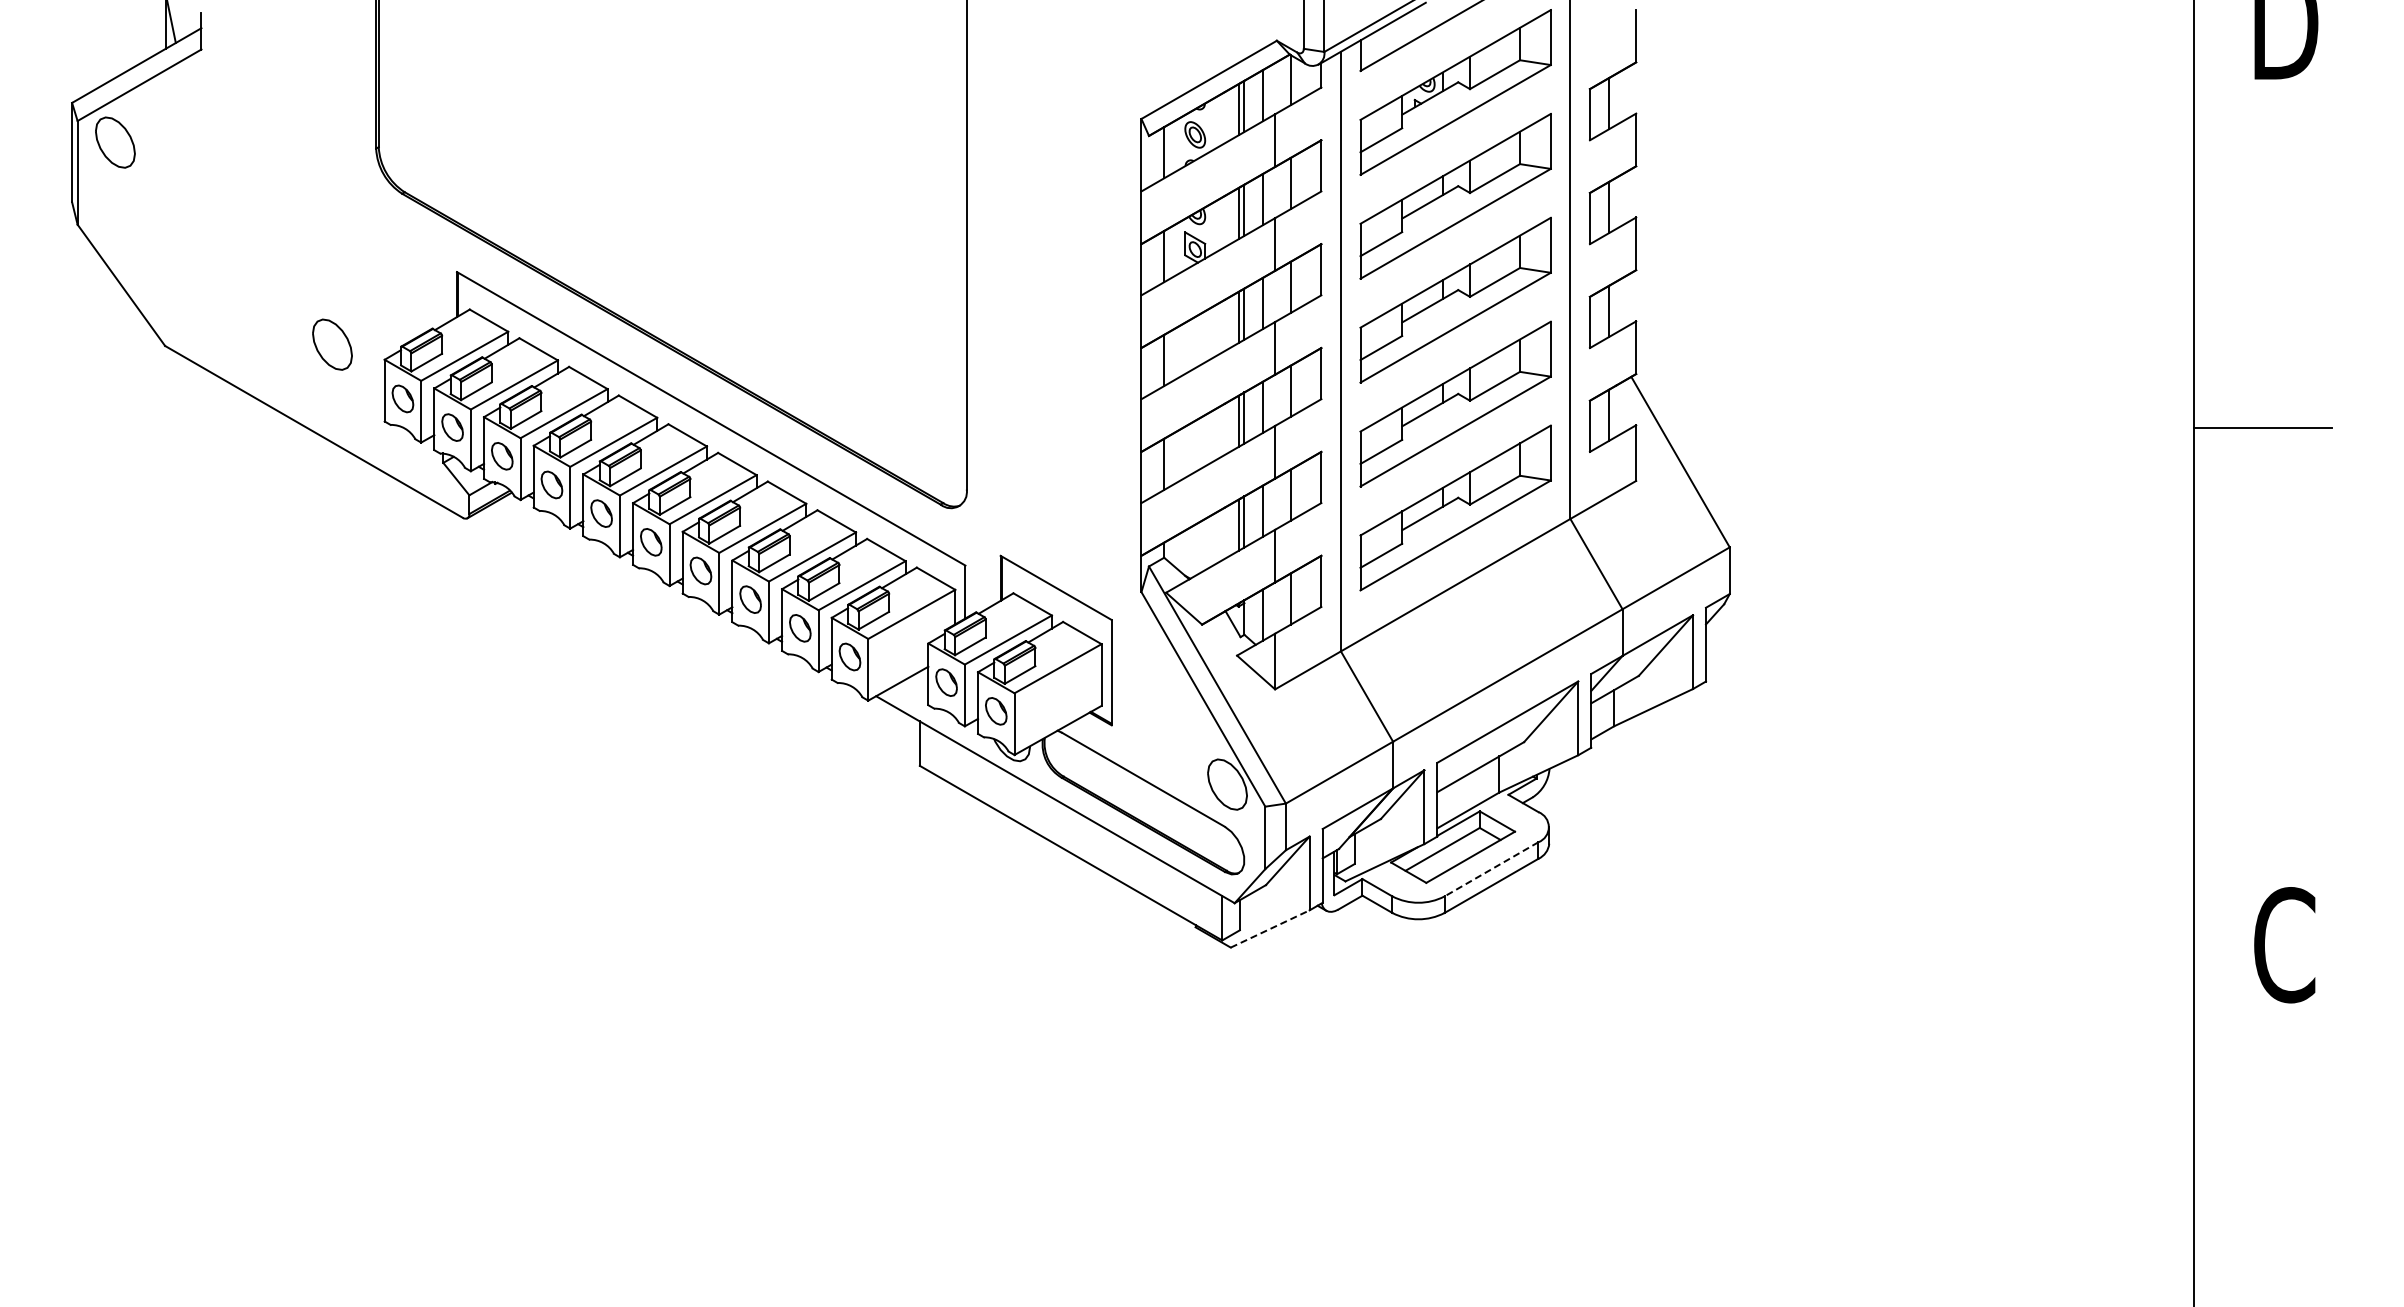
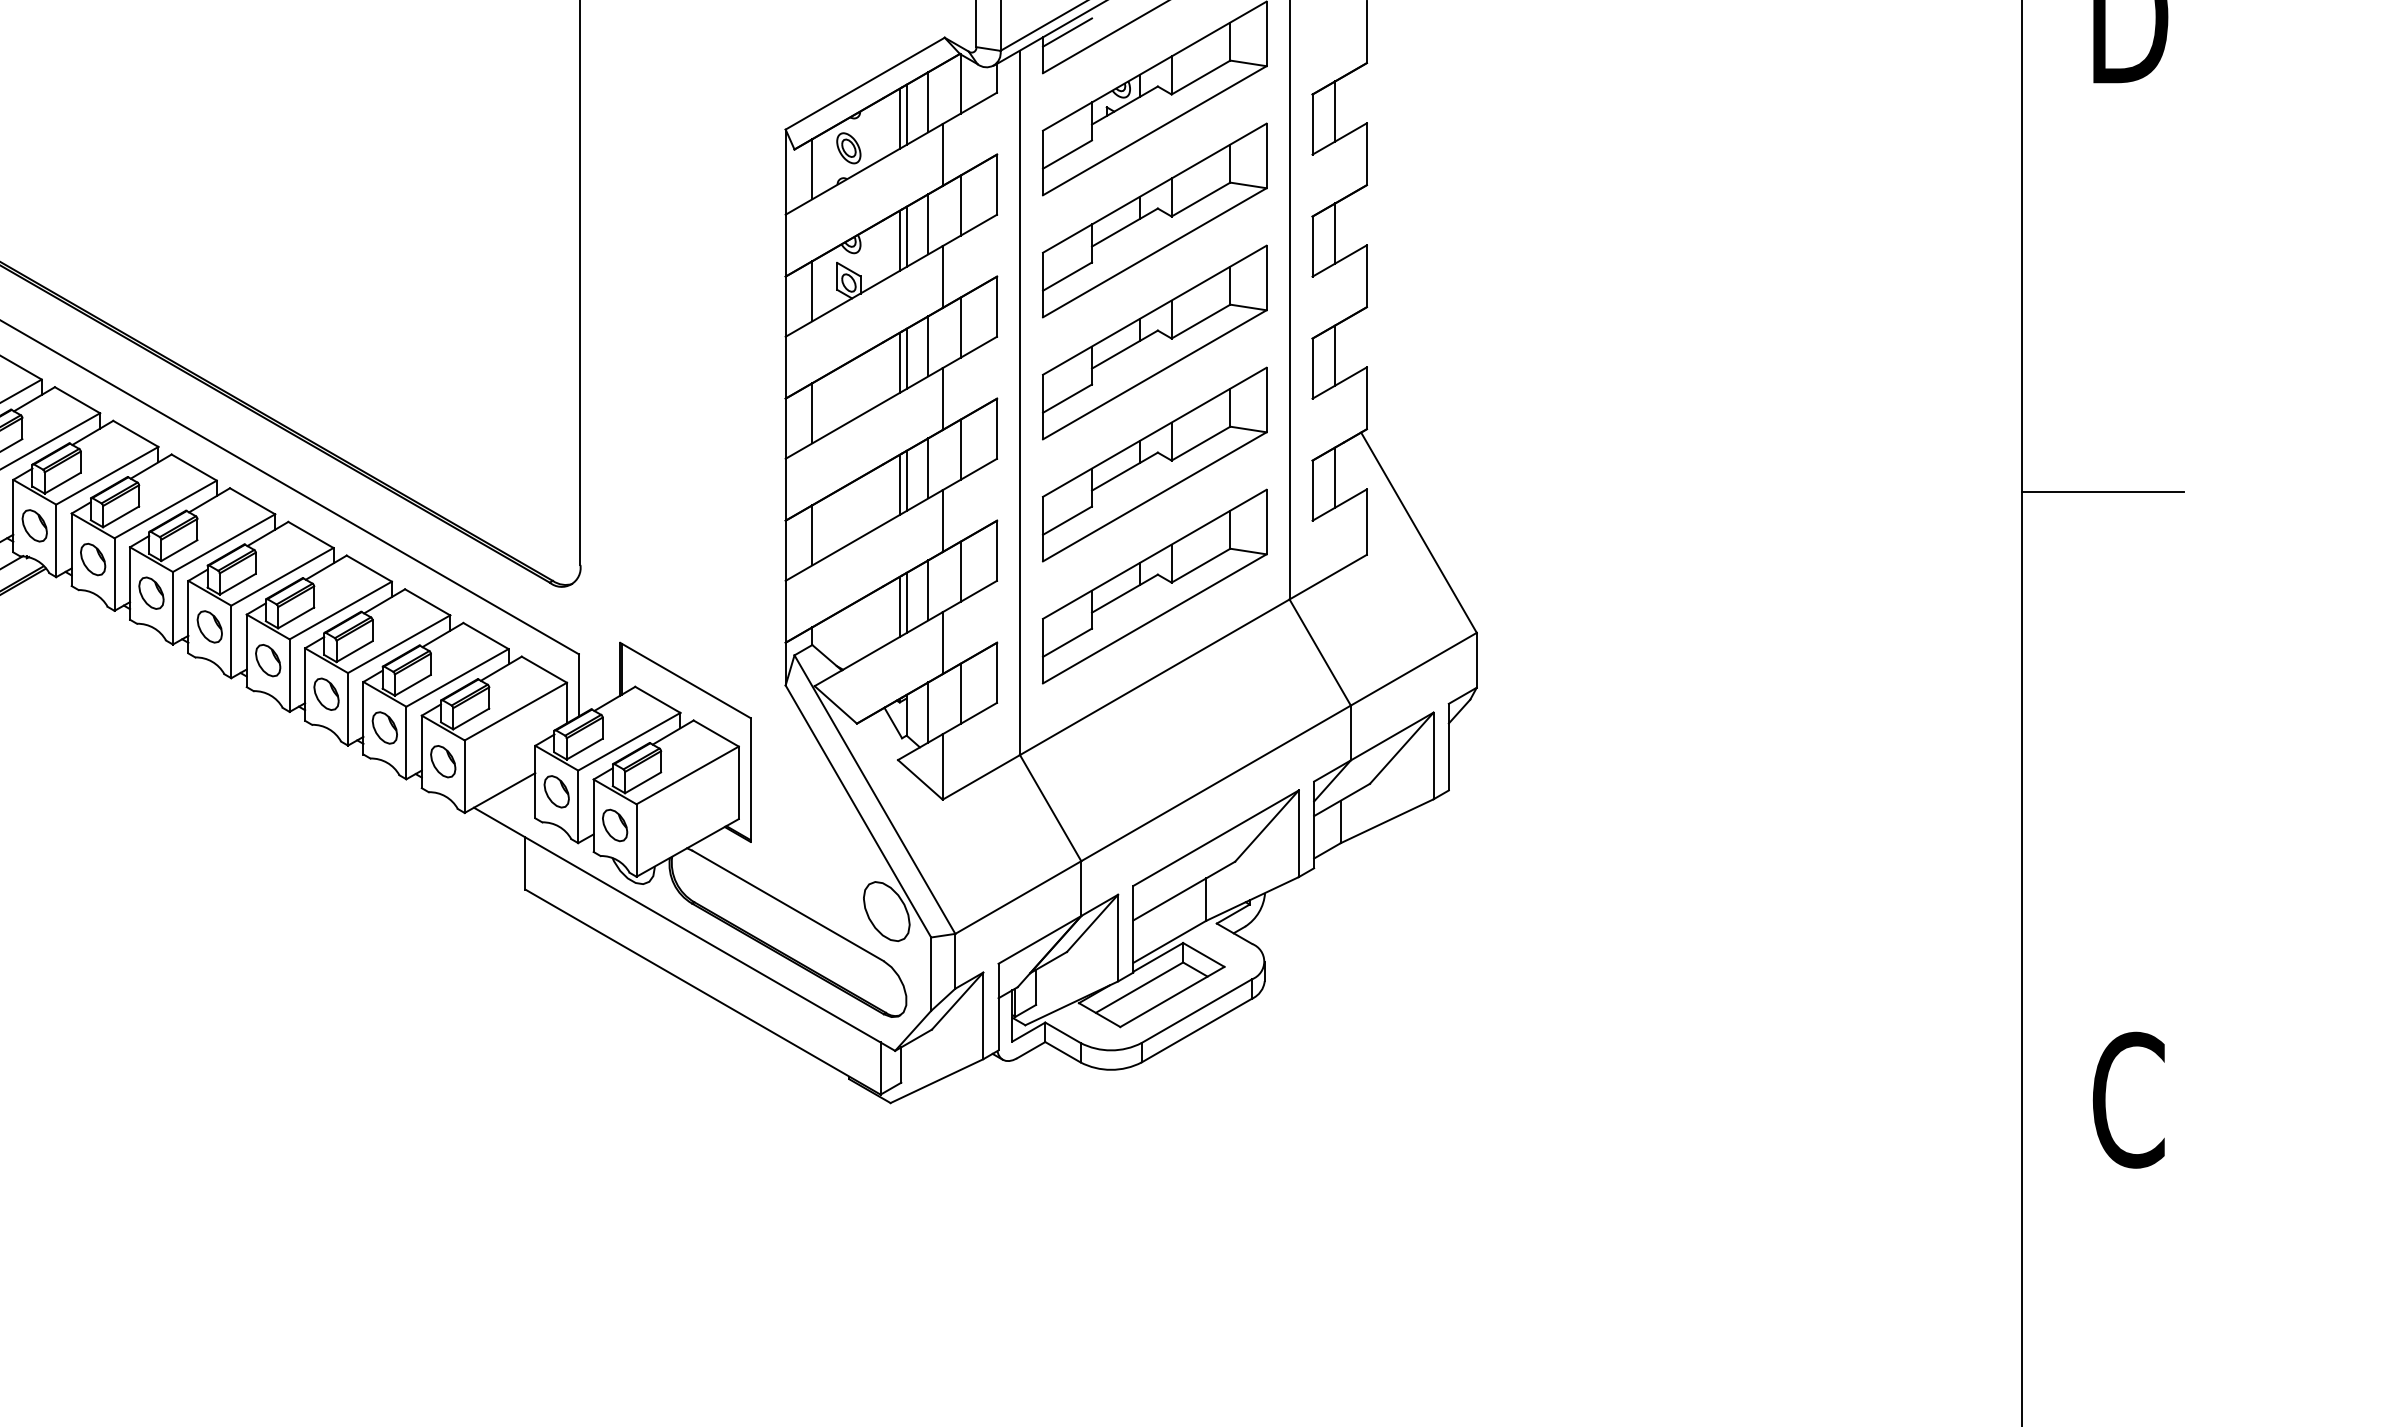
line: (1381, 36) -> (1067, 32), added
line: (1491, 869) -> (1196, 1011), dashed -> solid
line: (1270, 928) -> (937, 1080), dashed -> solid

